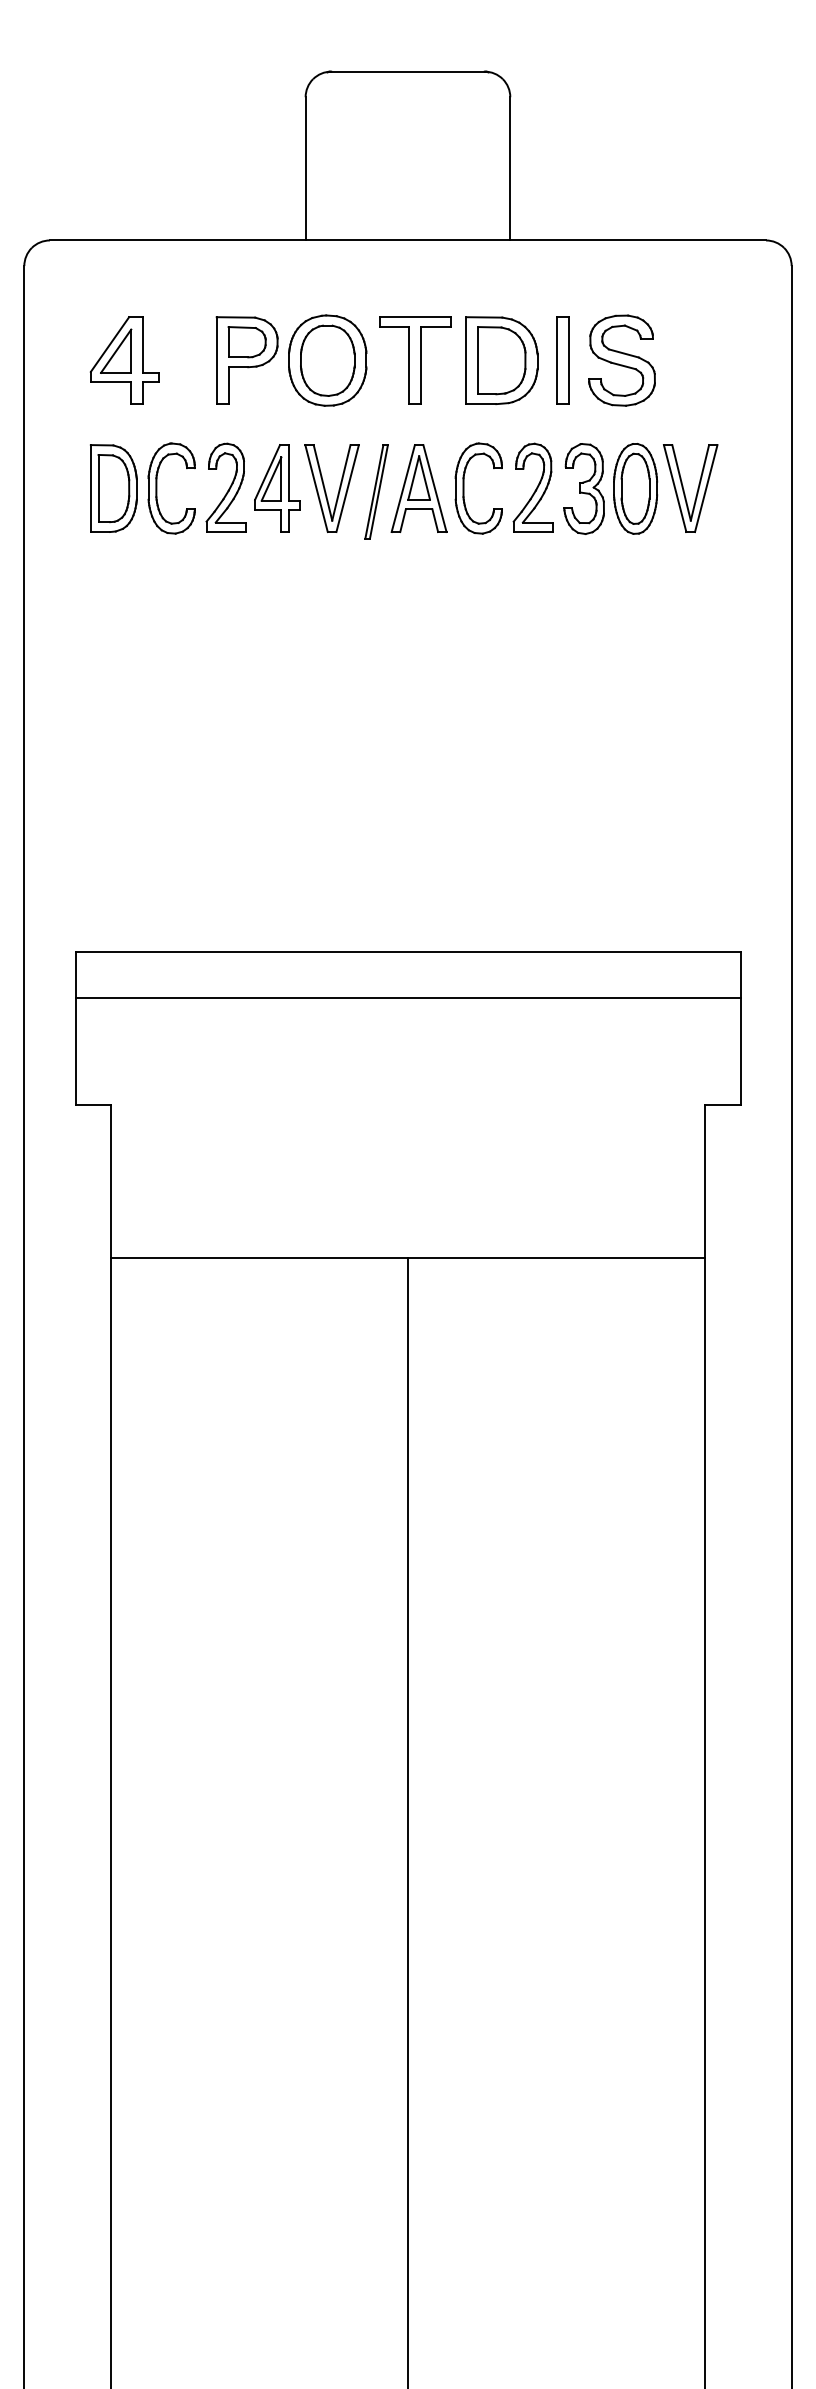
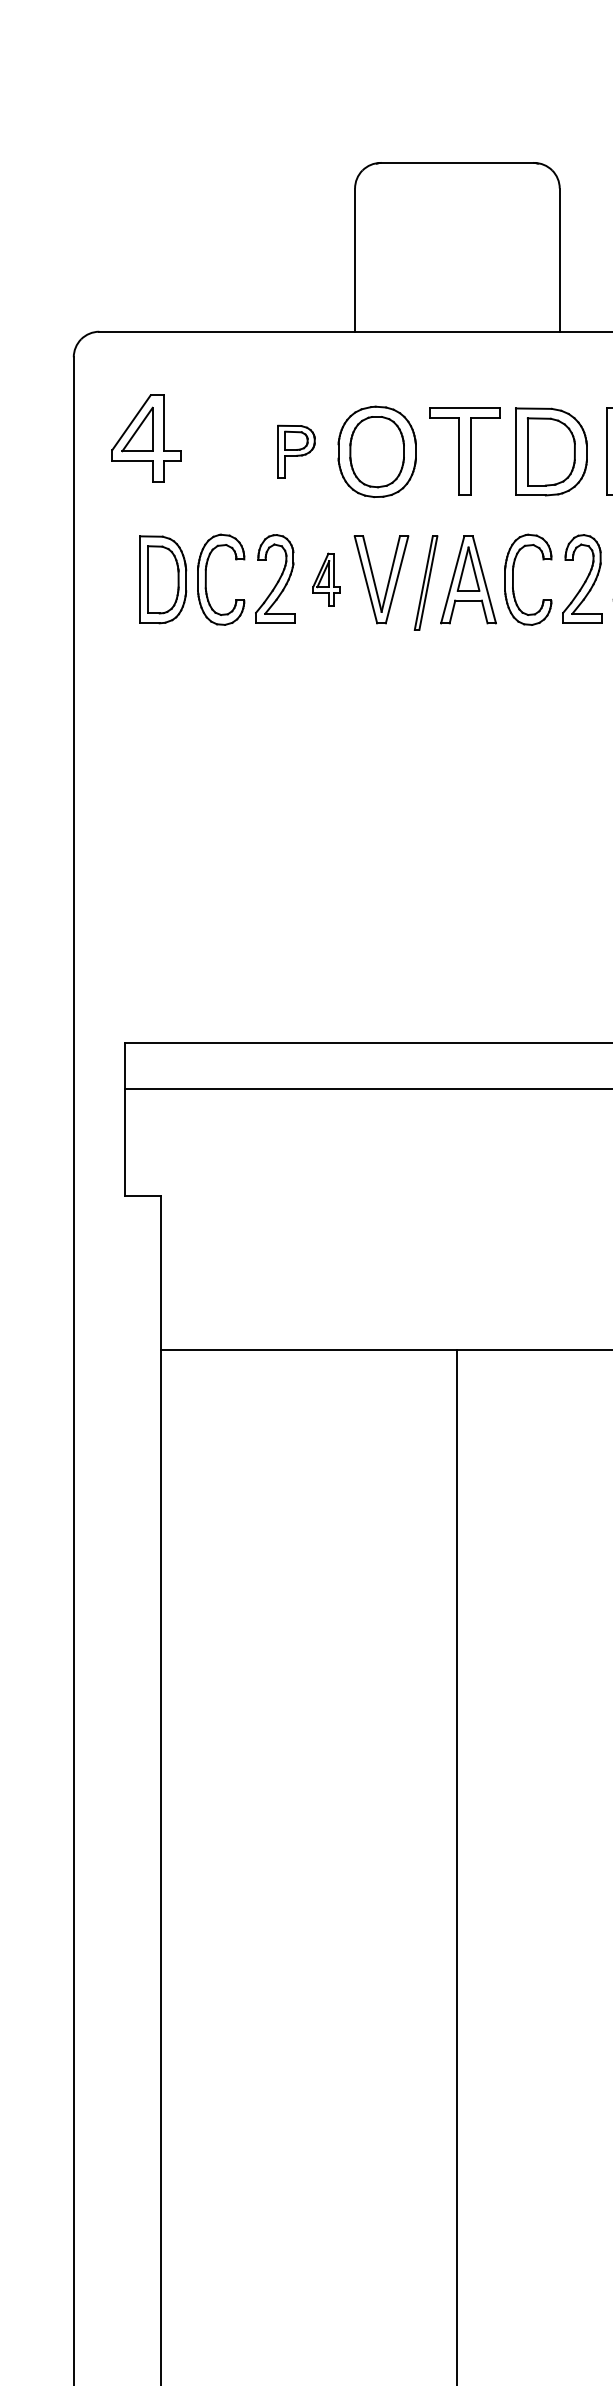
part: (124, 360) -> (145, 438), moved
part: (246, 360) -> (295, 451), size x0.6
part: (277, 488) -> (326, 579), size x0.6

